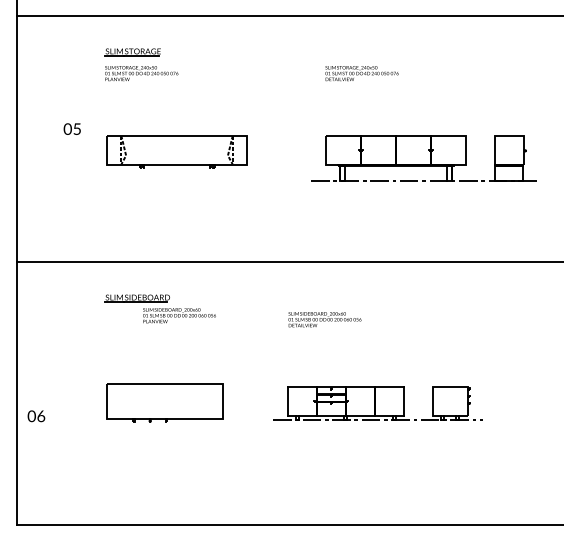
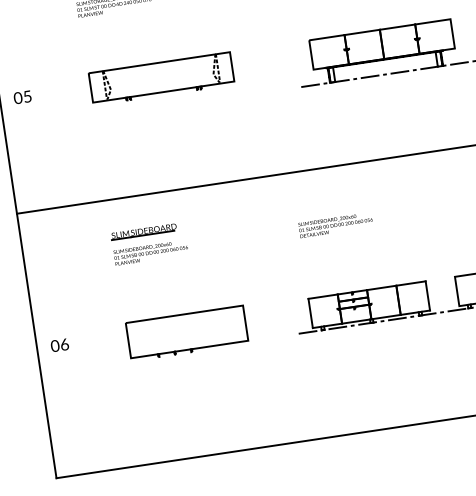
text: (71, 128) -> (21, 96), moved
text: (179, 315) -> (151, 252), moved
text: (36, 416) -> (59, 345), moved

